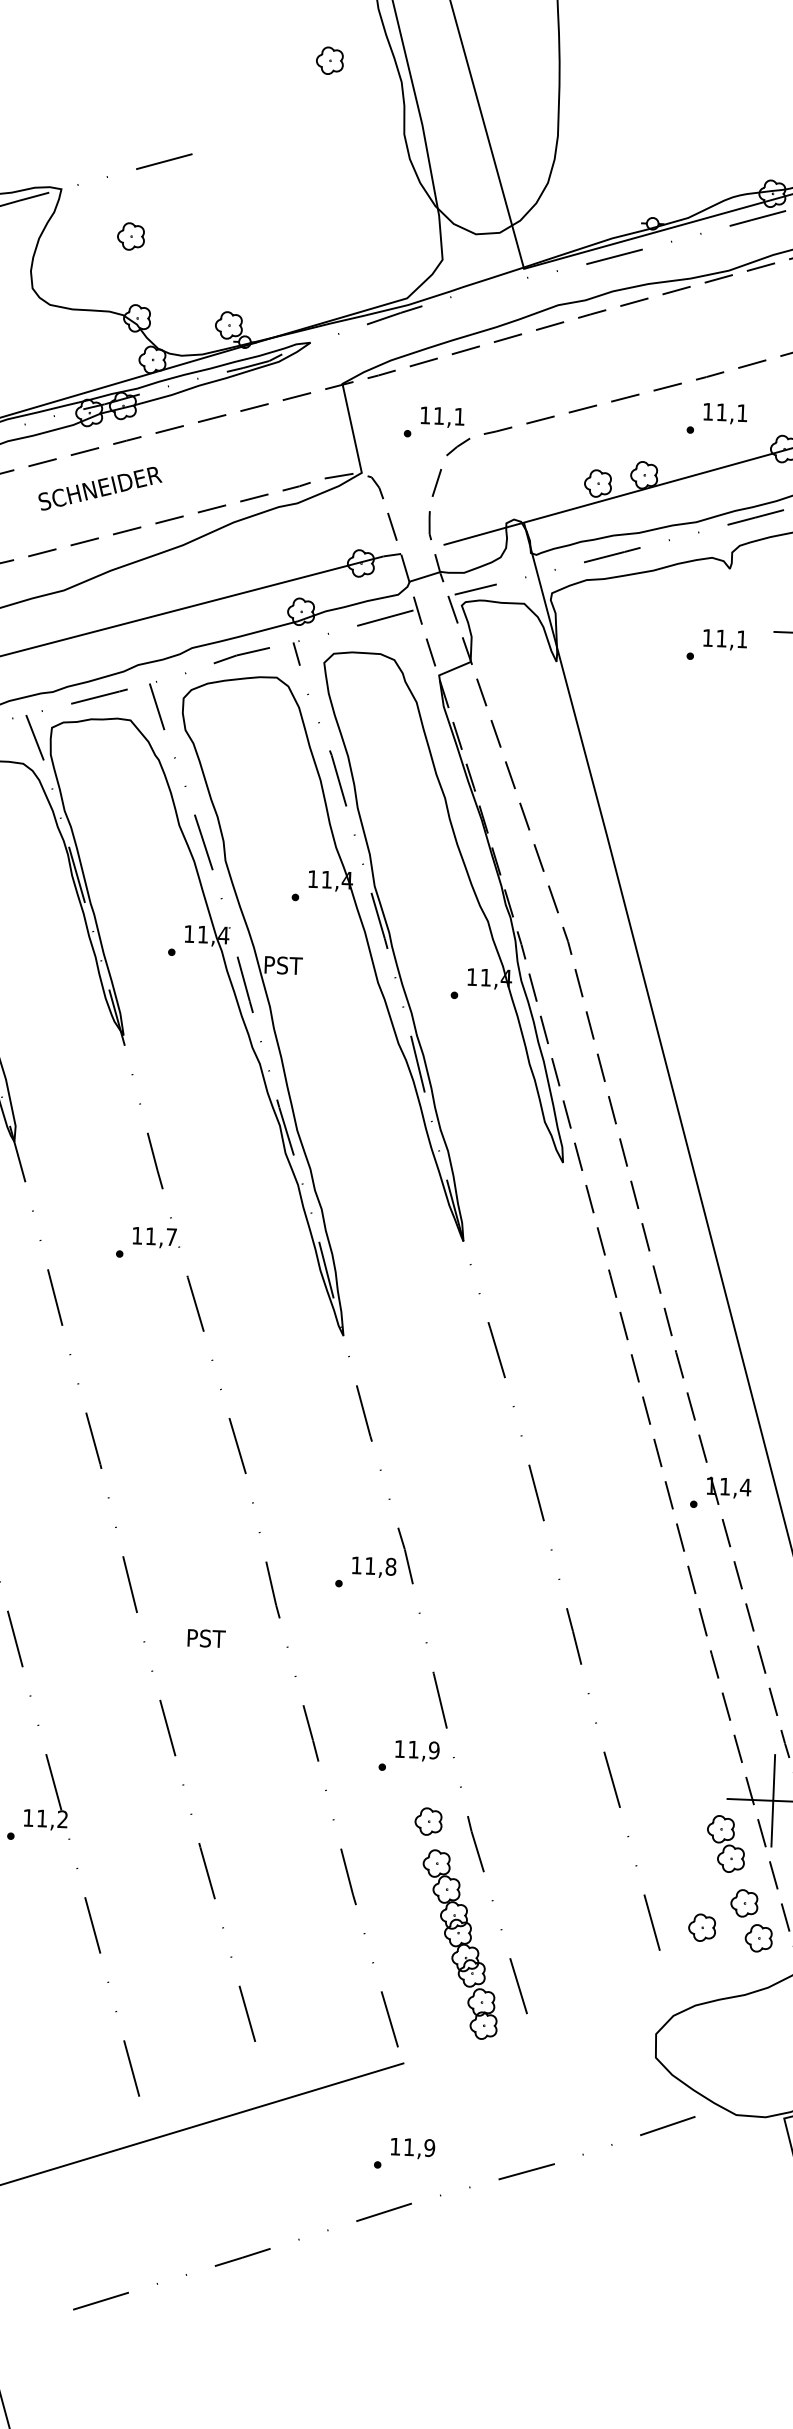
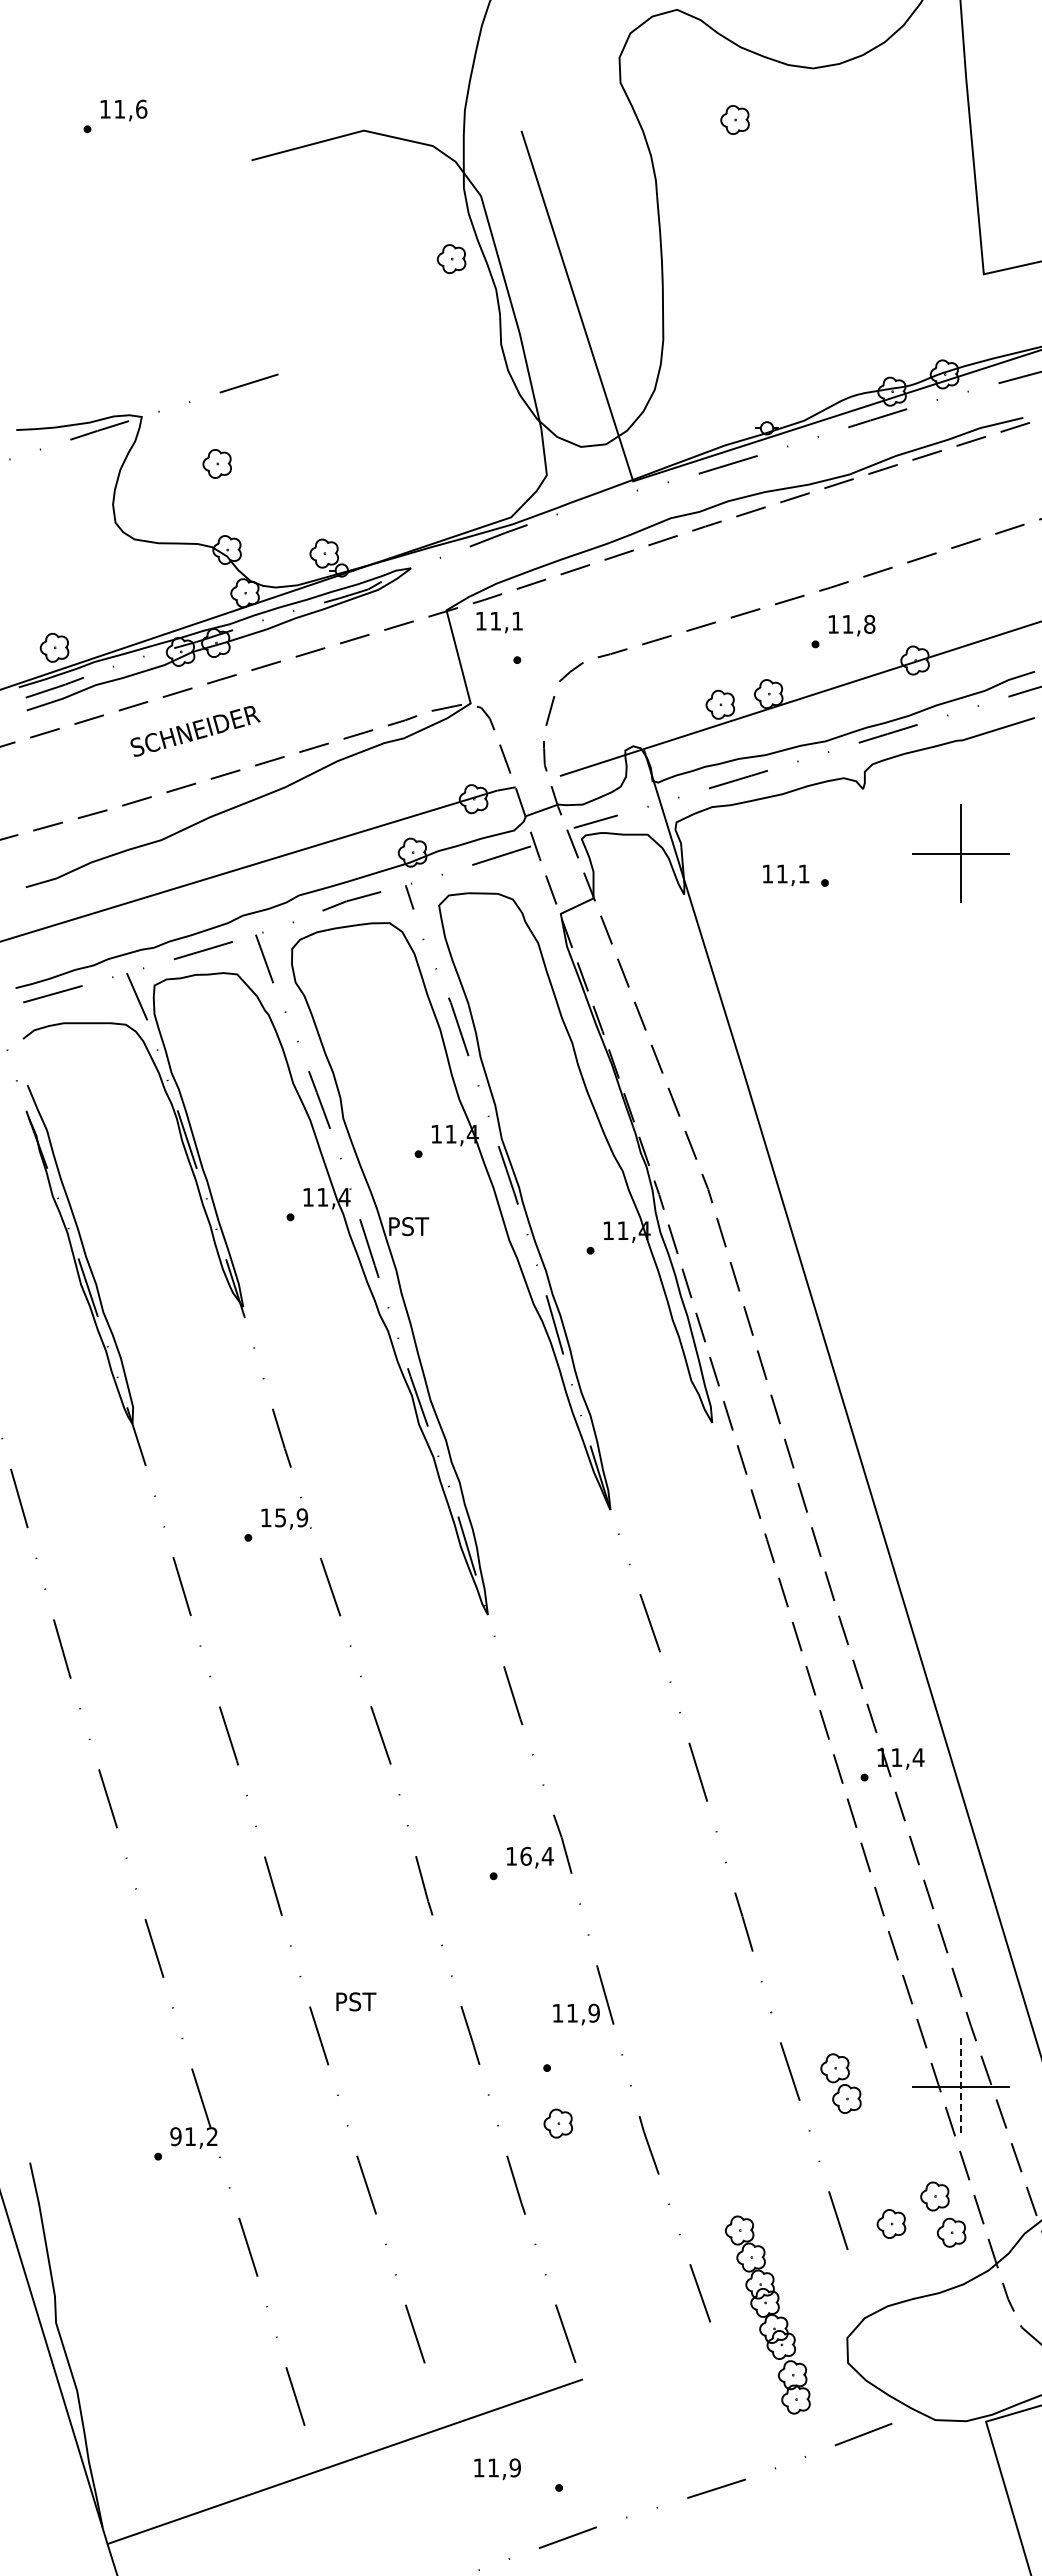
part: (329, 61) -> (451, 259), moved
text: (742, 412) -> (869, 623), 11,1 -> 11,8
text: (442, 417) -> (499, 622), moved
text: (725, 640) -> (786, 875), moved
text: (161, 1236) -> (291, 1517), 11,7 -> 15,9
text: (380, 1565) -> (536, 1855), 11,8 -> 16,4
text: (206, 1638) -> (356, 2001), moved
text: (417, 1750) -> (576, 2014), moved
line: (773, 1801) -> (961, 2087), solid -> dashed
text: (28, 1817) -> (175, 2136), 11,2 -> 91,2
part: (427, 1821) -> (557, 2123), moved
part: (725, 1843) -> (840, 2083), moved
part: (459, 1944) -> (767, 2314), moved
text: (412, 2148) -> (497, 2469), moved

